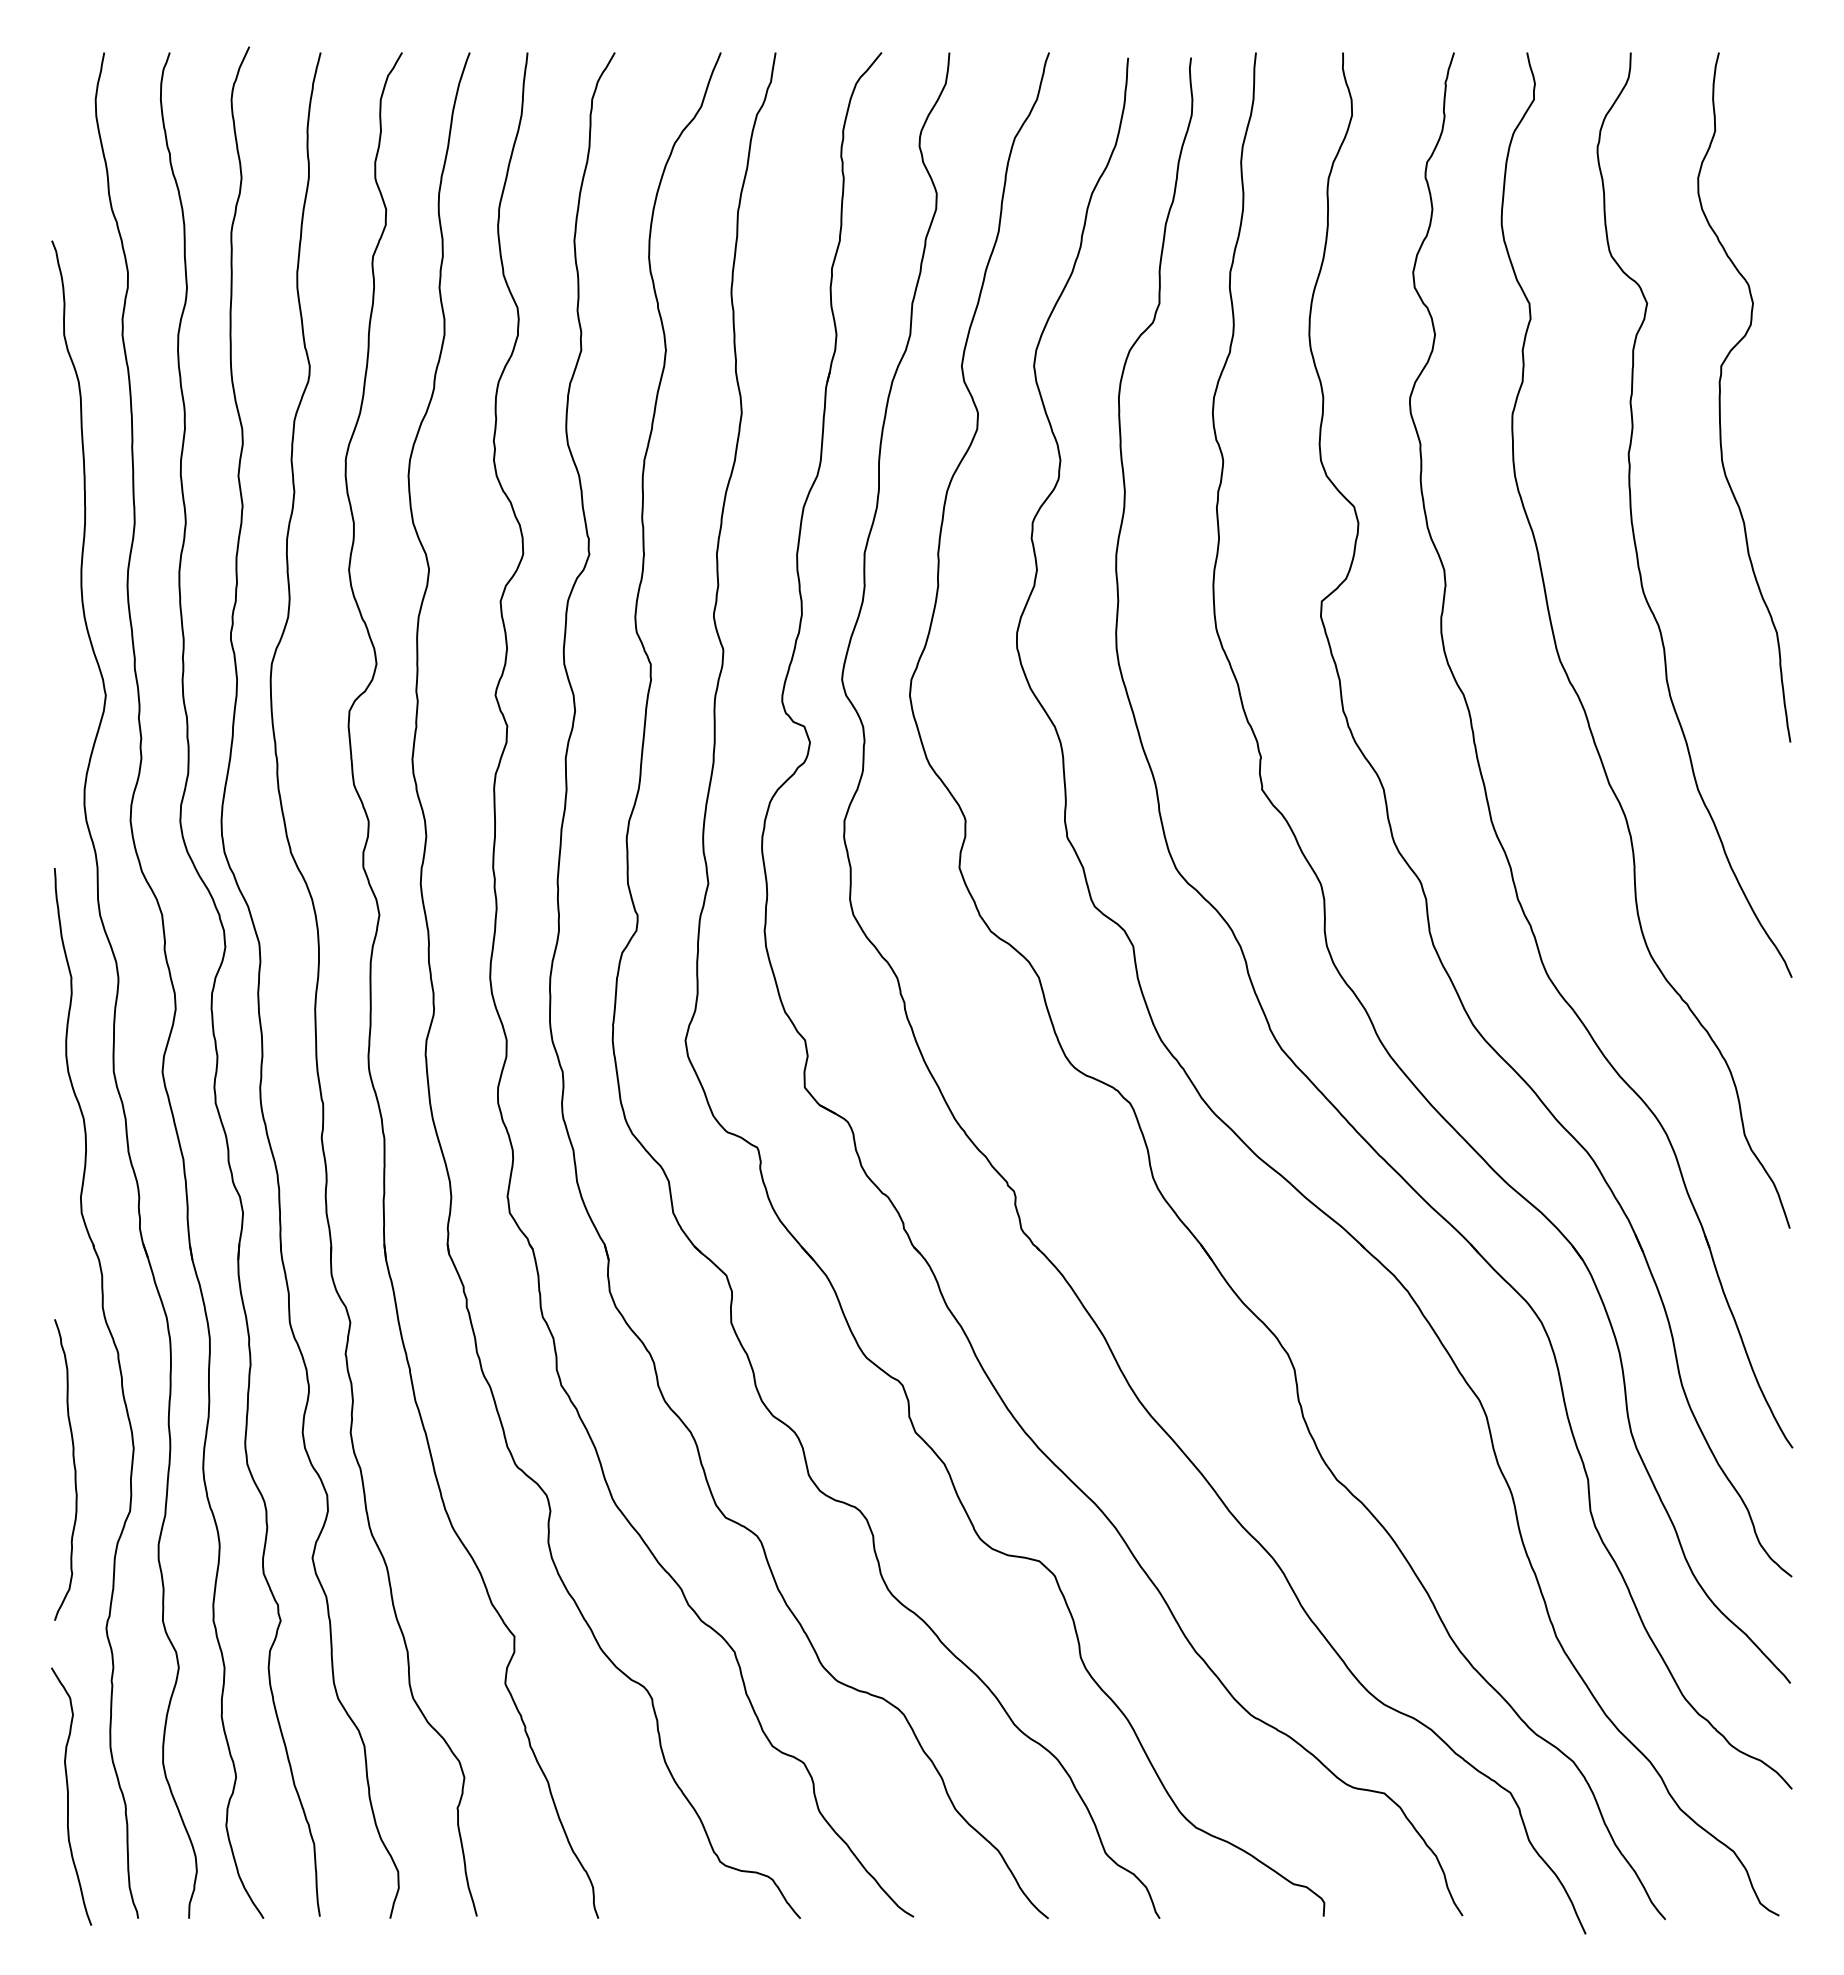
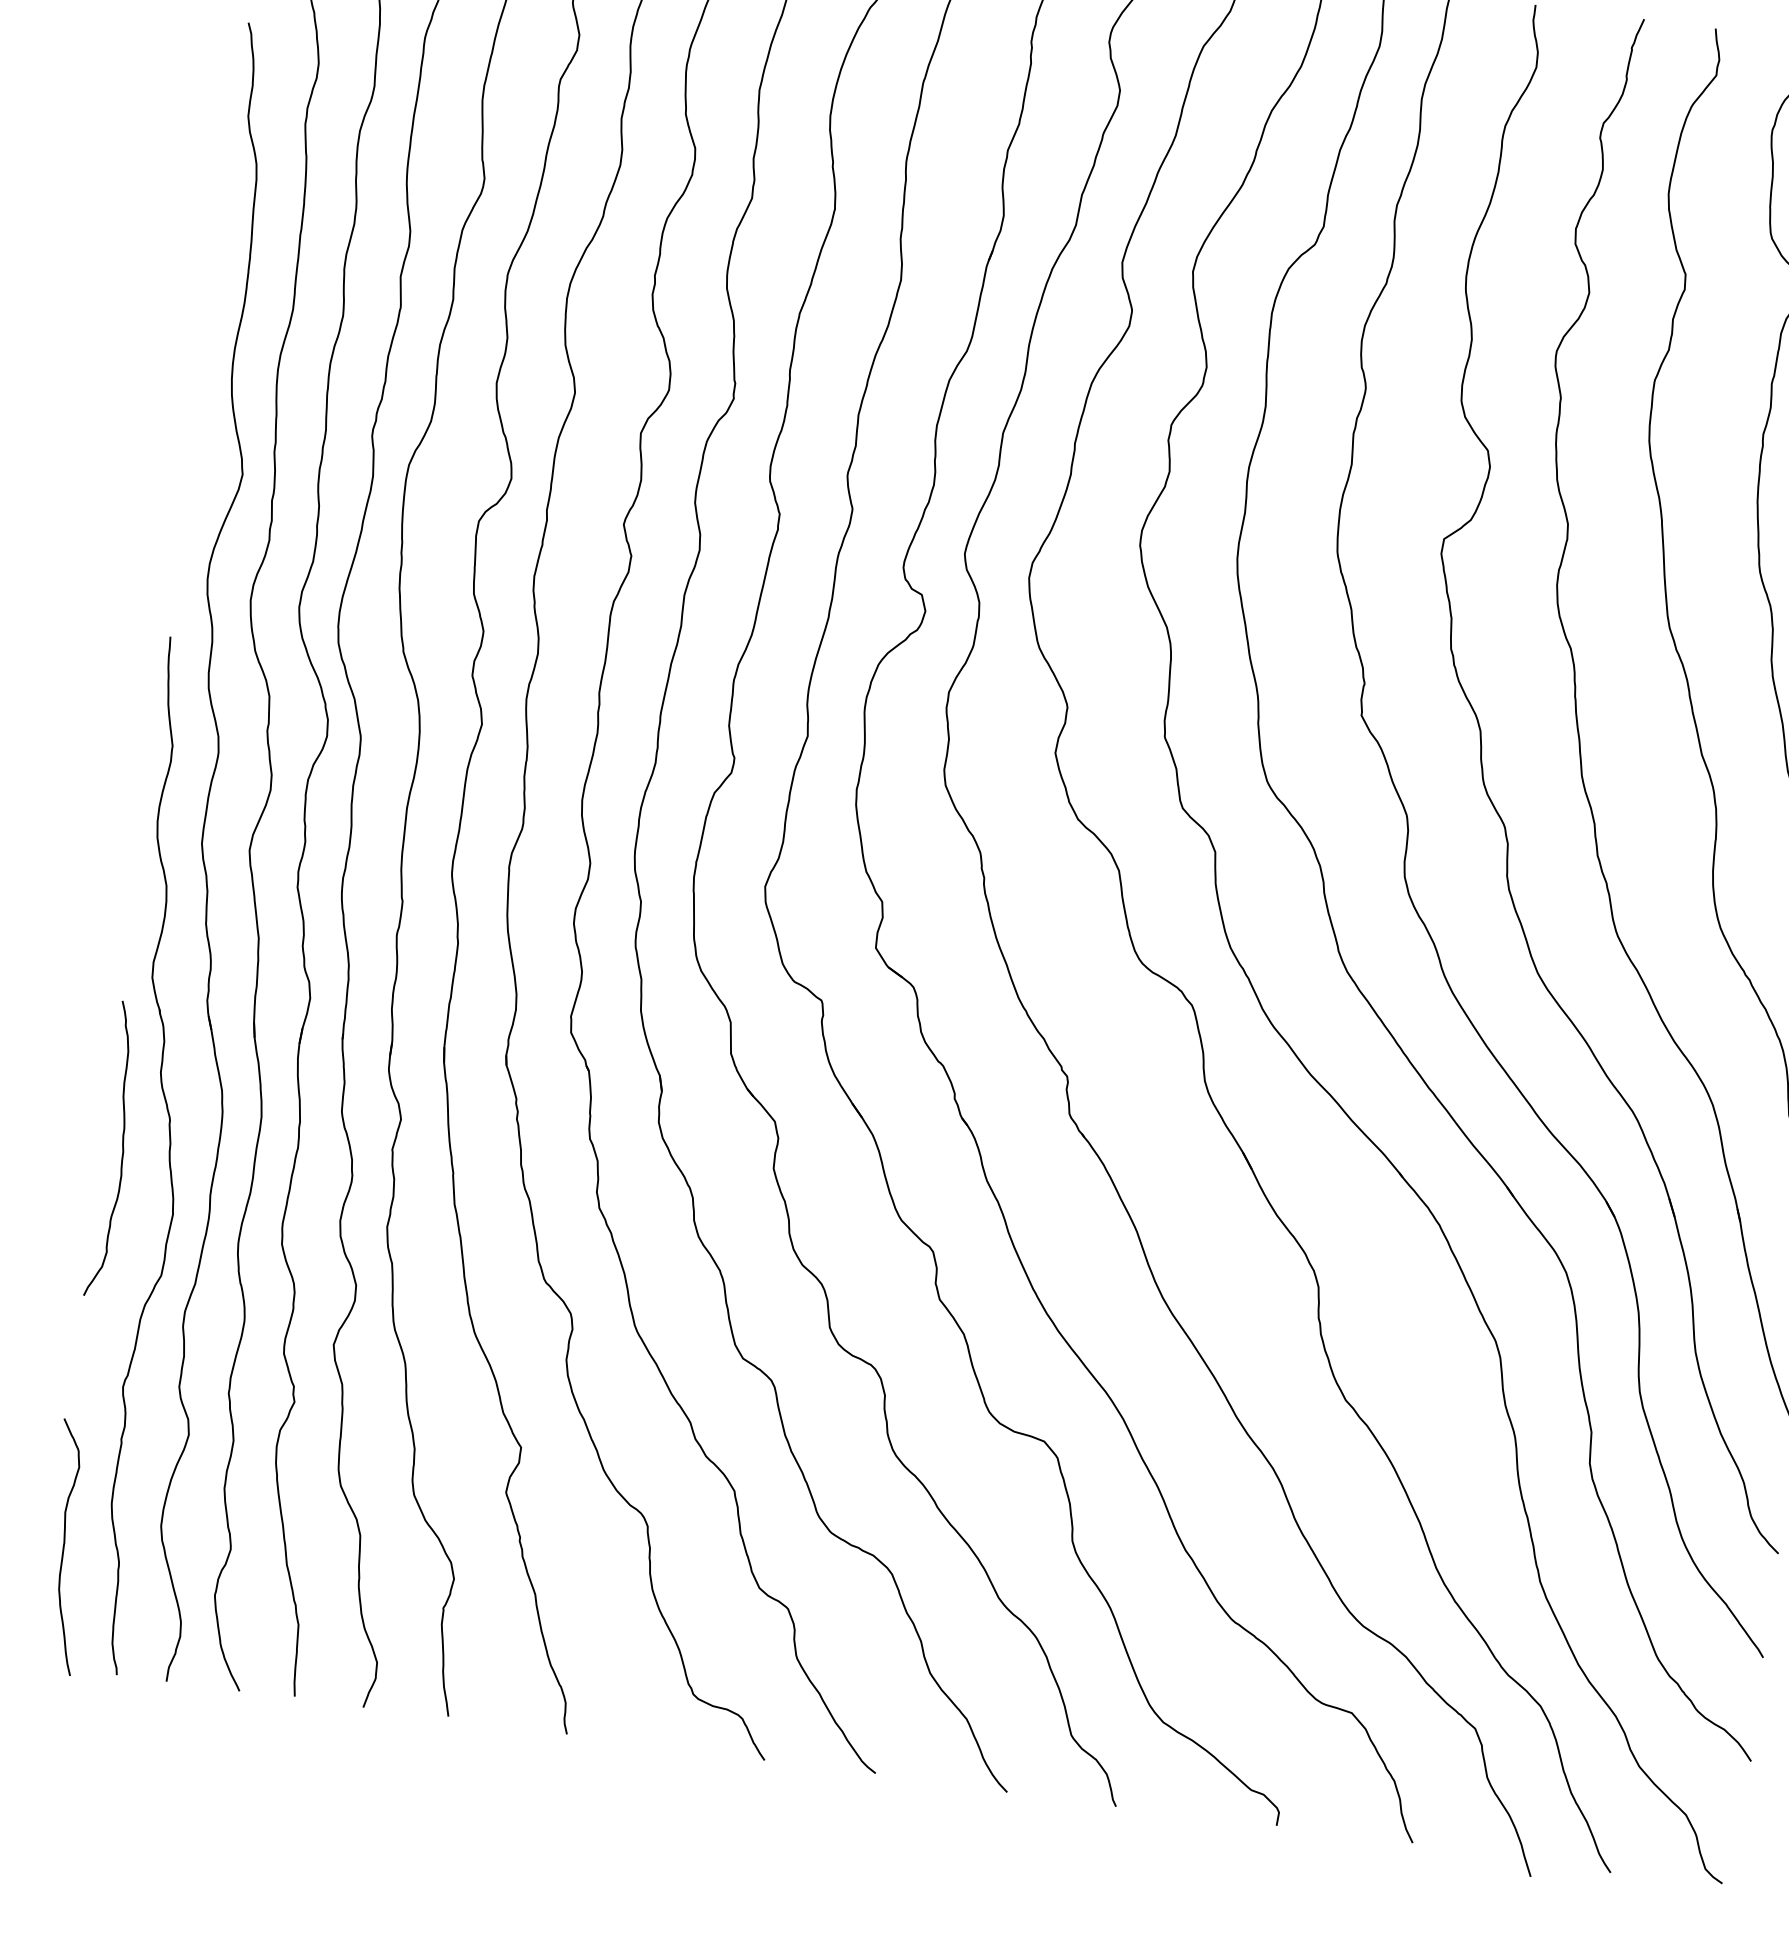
curve: (73, 1466) -> (121, 1147), moved

